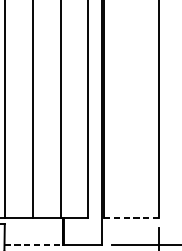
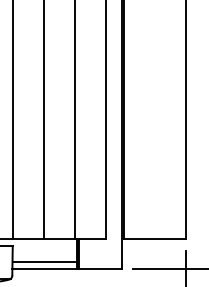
line: (132, 218) -> (155, 239), dashed -> solid
line: (33, 238) -> (44, 262), added
line: (33, 245) -> (44, 269), dashed -> solid

